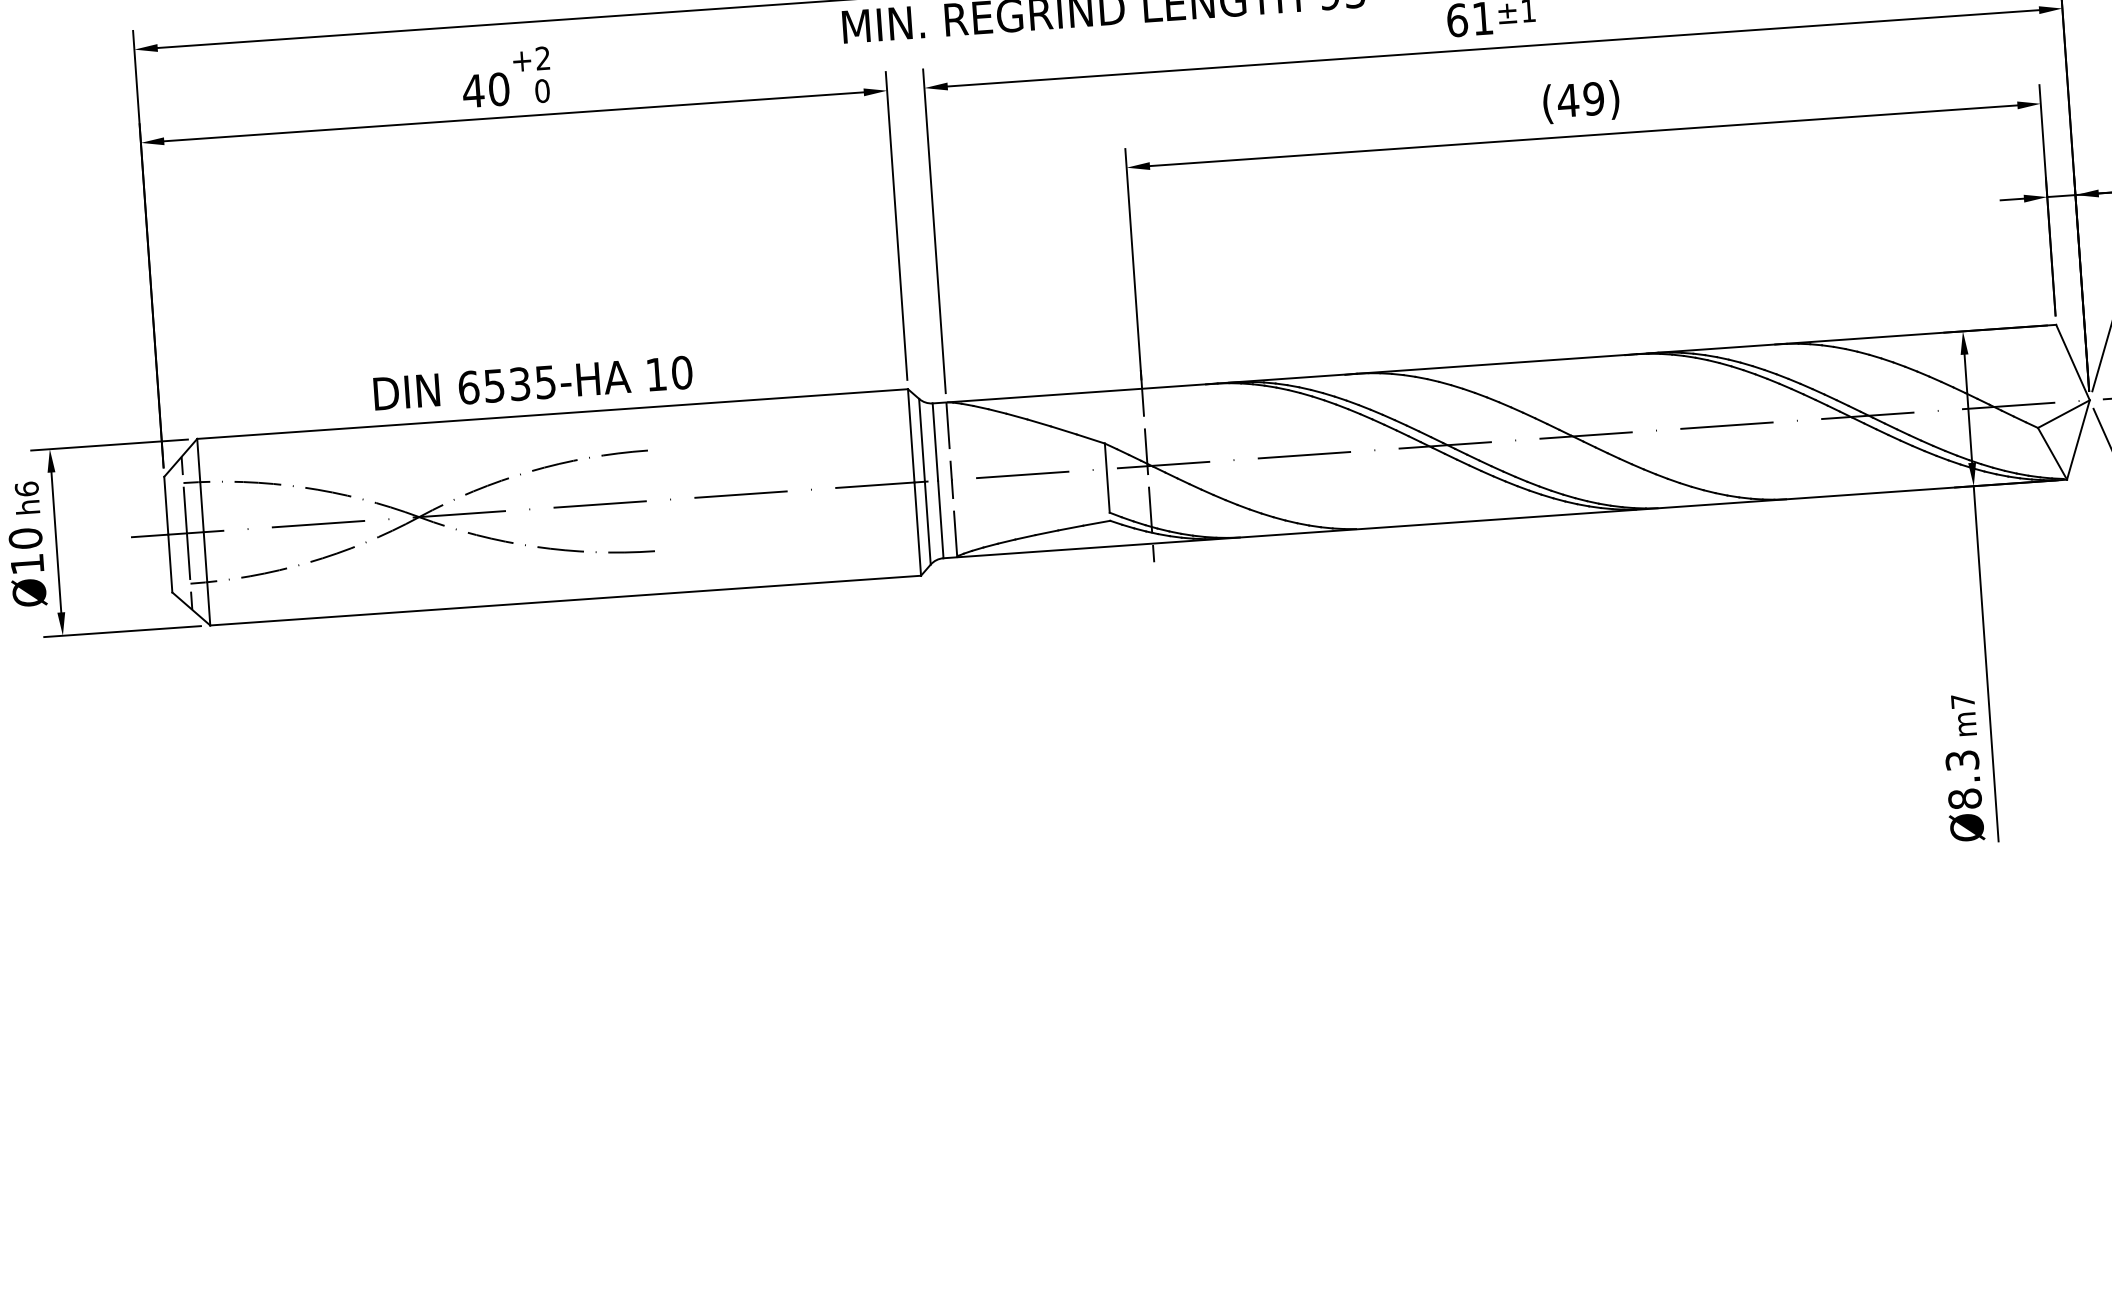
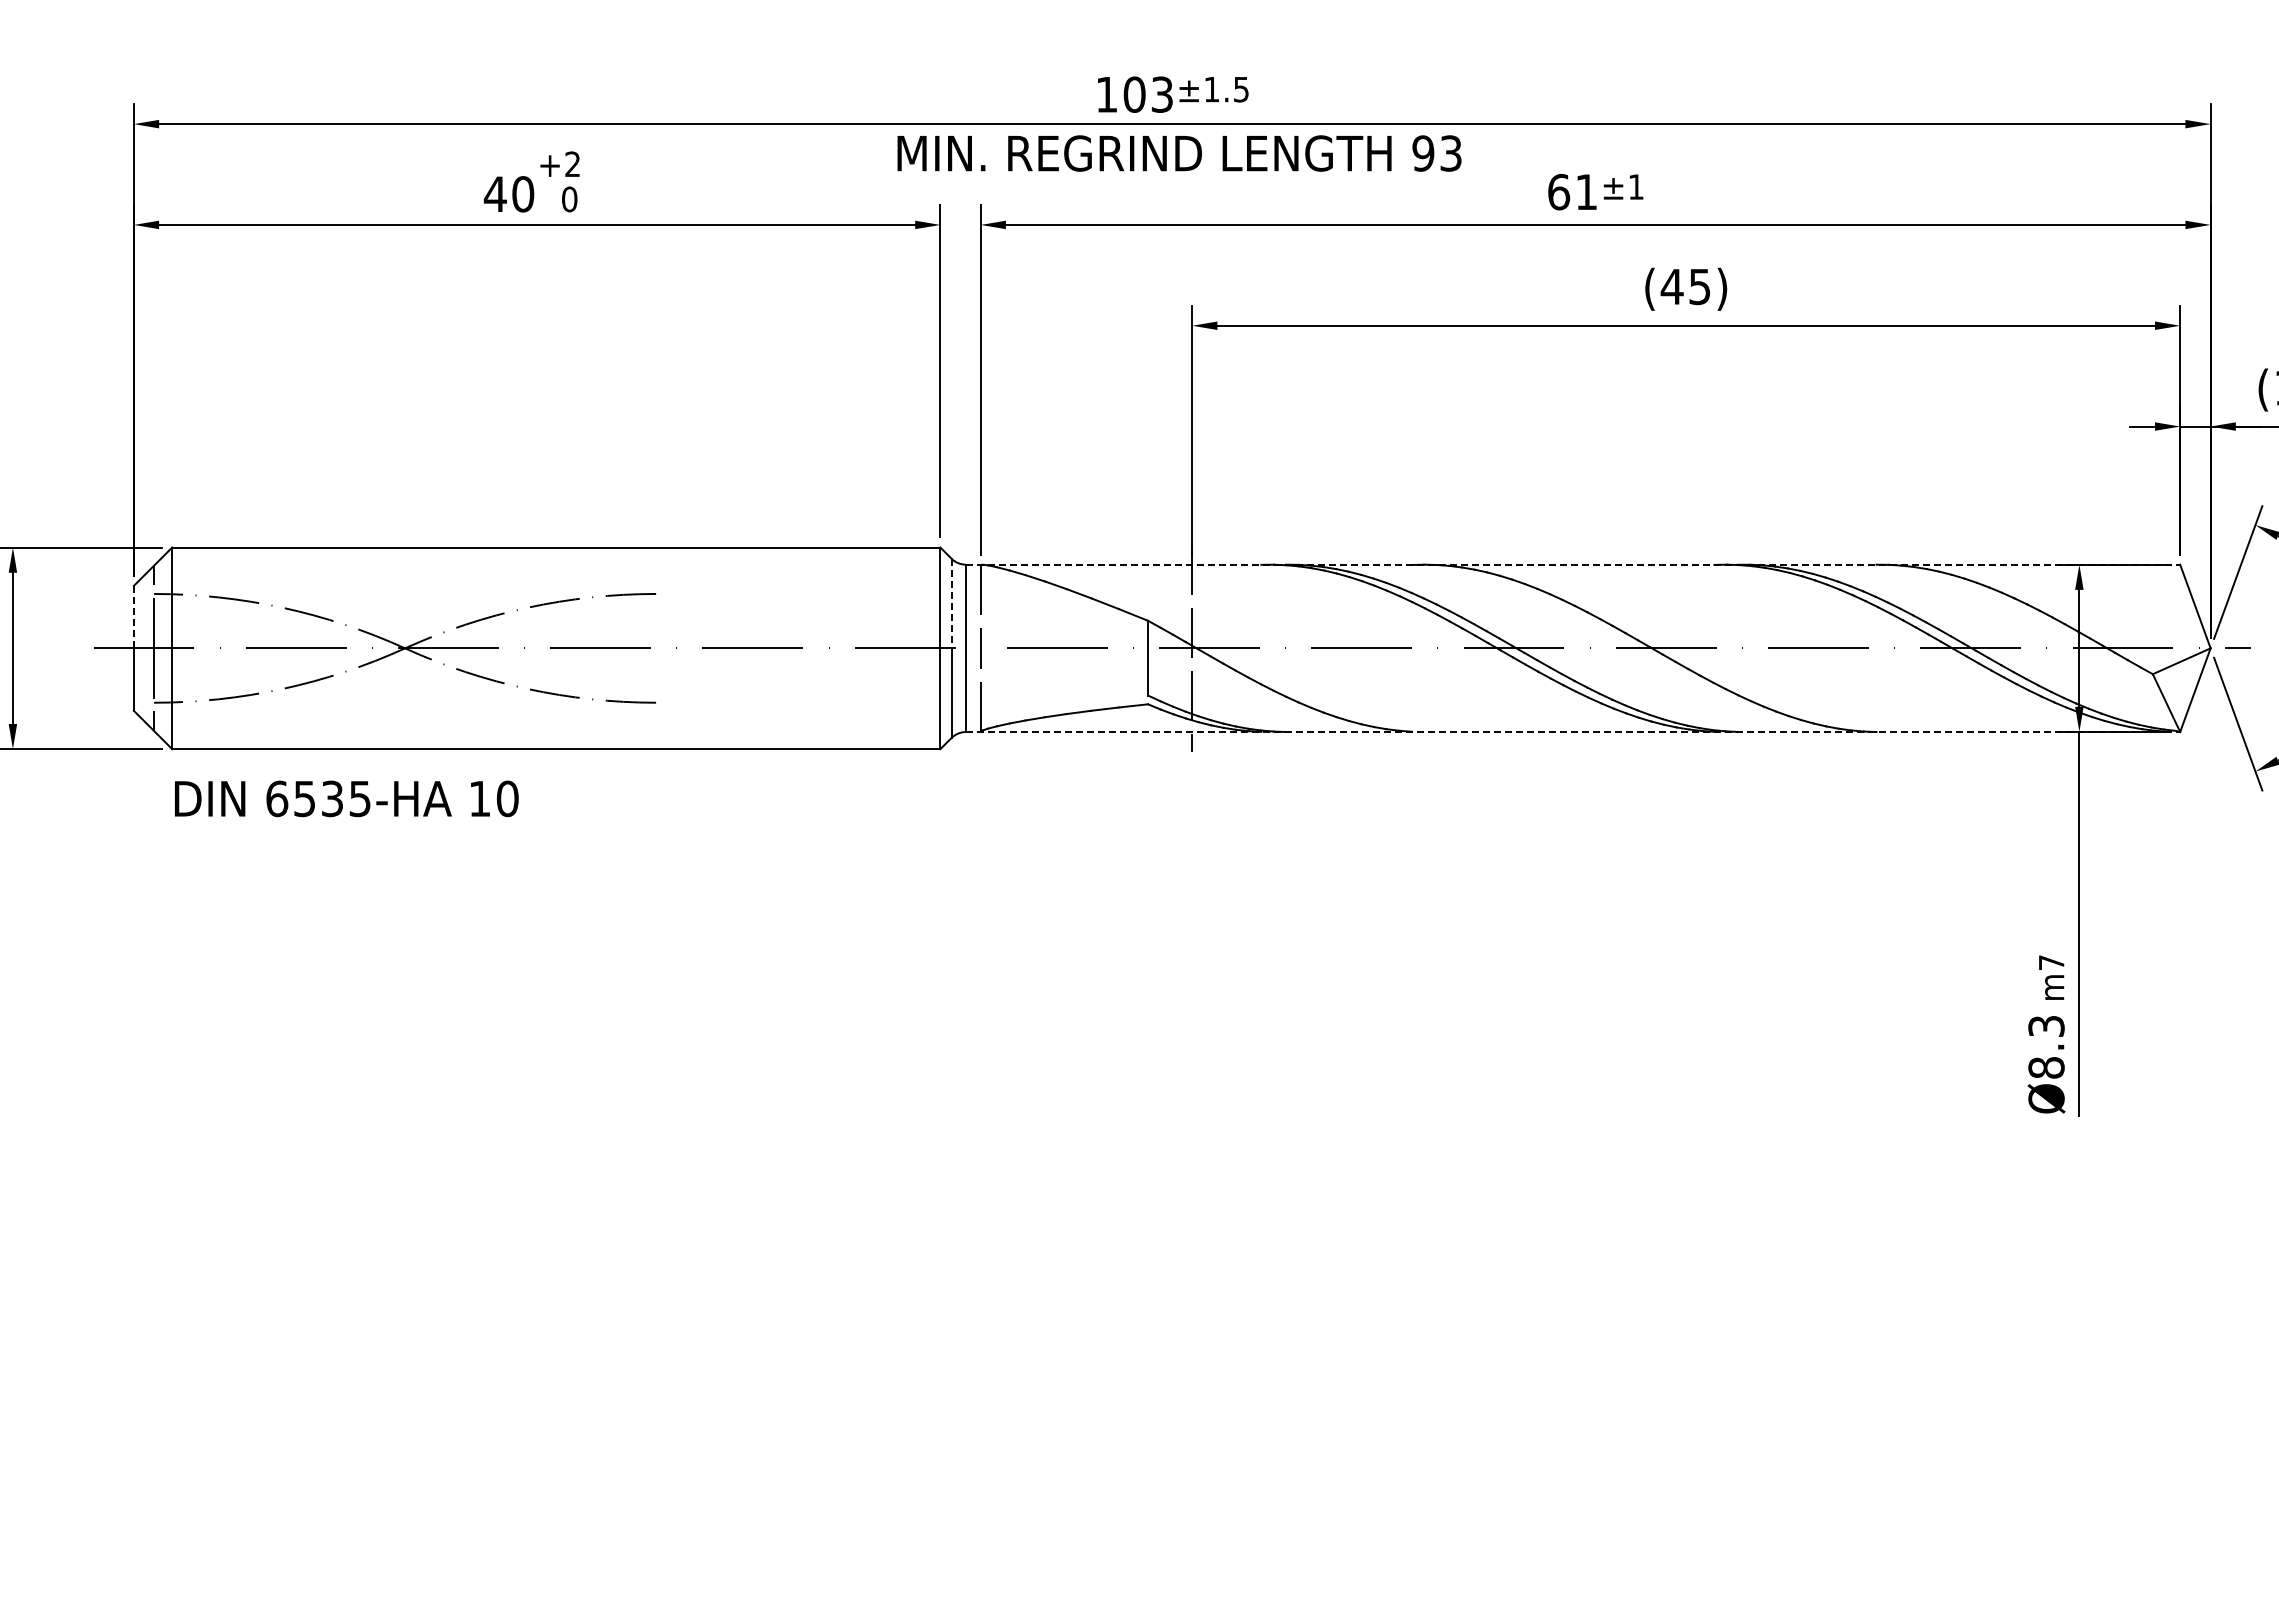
text: (1593, 98) -> (1699, 286), (49) -> (45)
line: (1494, 363) -> (1573, 564), solid -> dashed
text: (532, 382) -> (346, 798), moved
line: (921, 440) -> (951, 603), solid -> dashed
line: (165, 505) -> (133, 616), solid -> dashed
line: (1505, 519) -> (1573, 732), solid -> dashed

